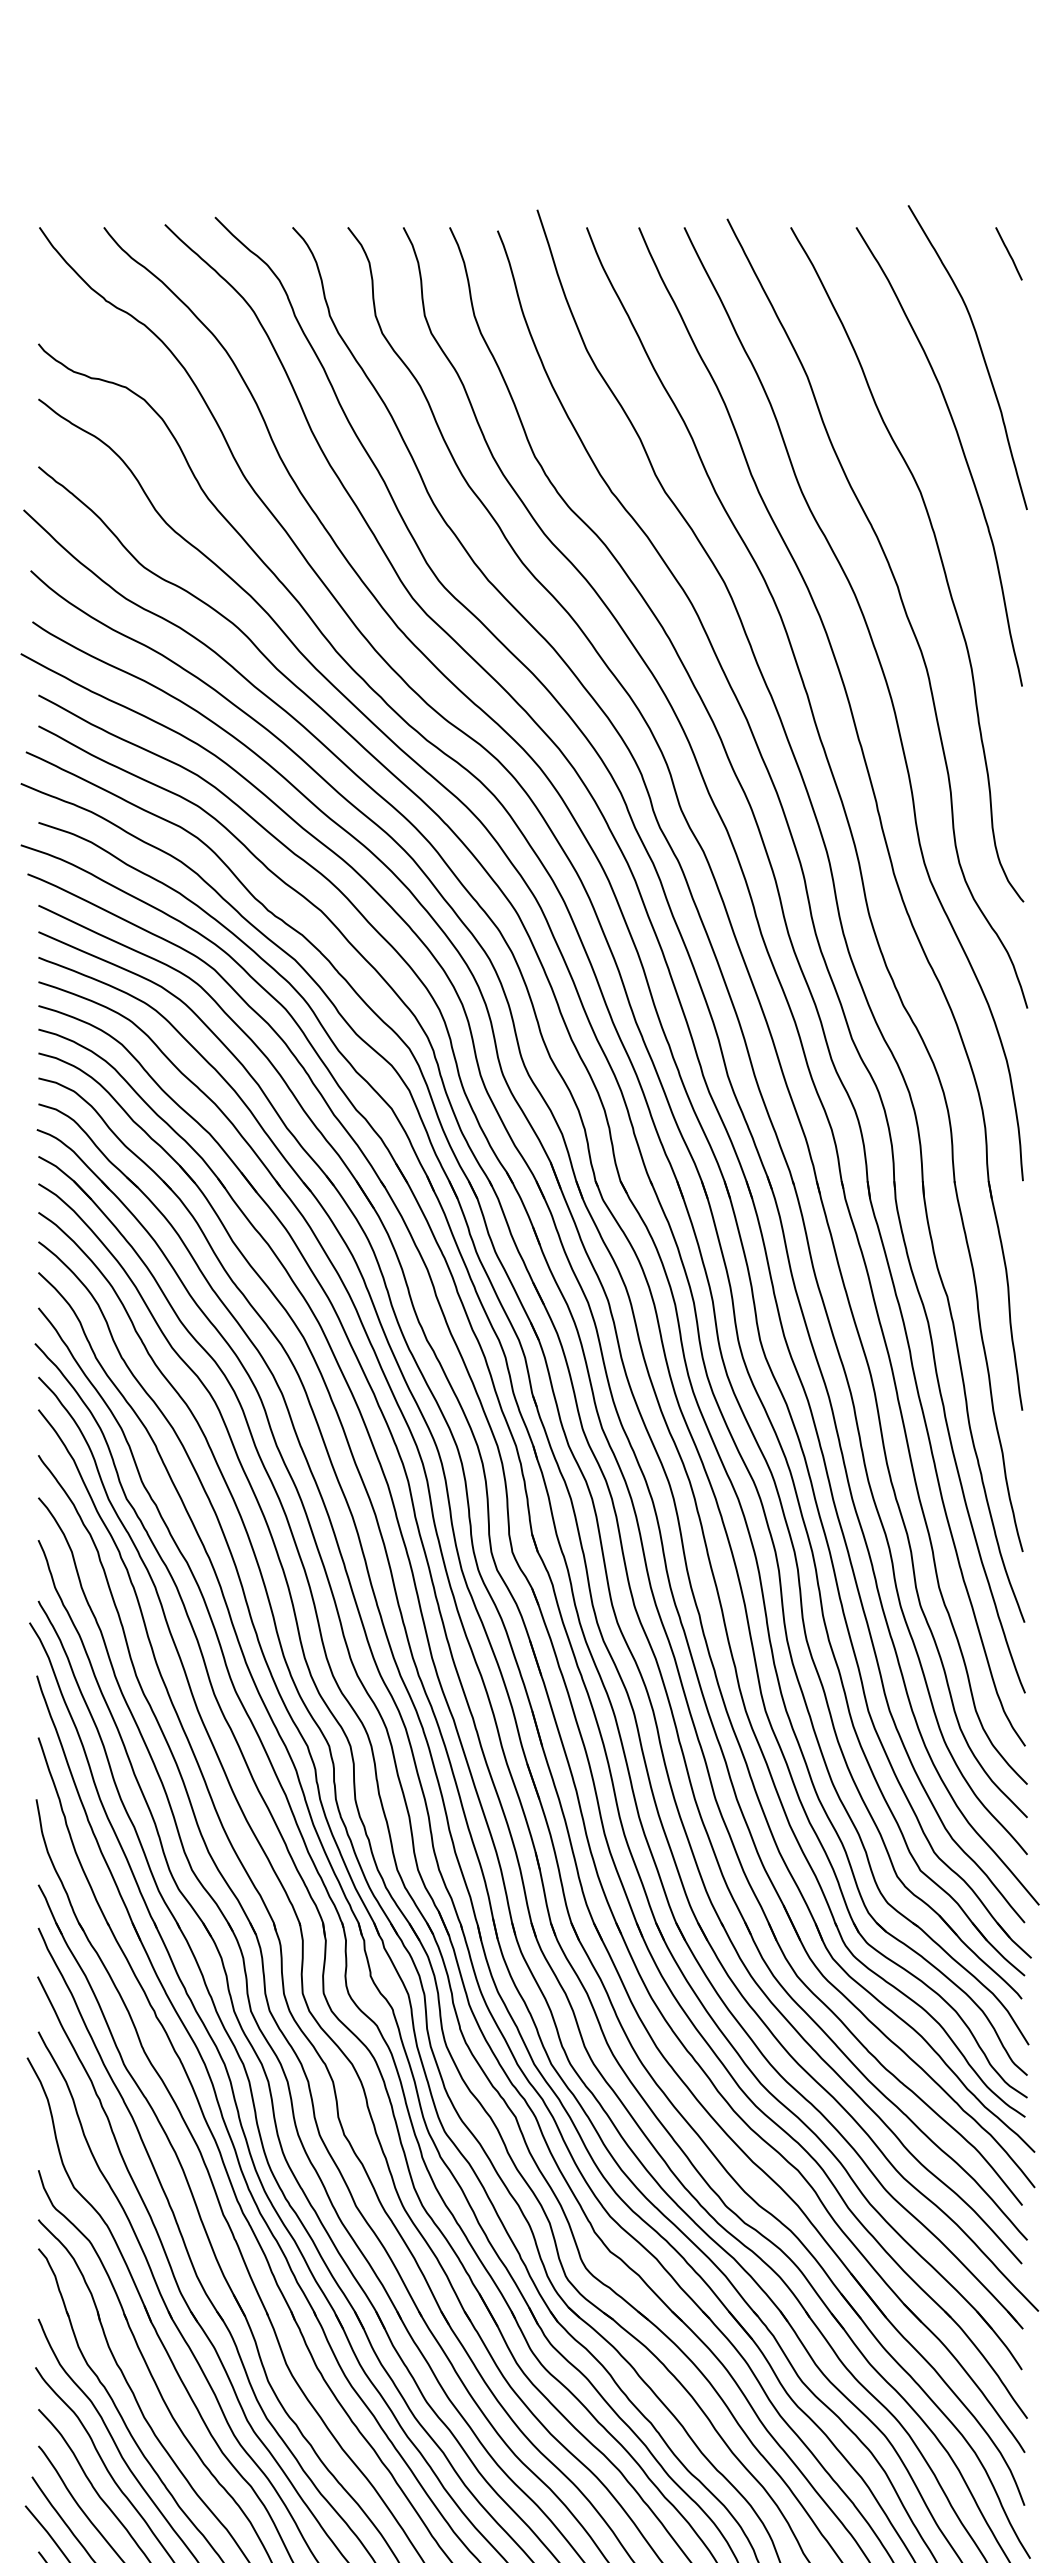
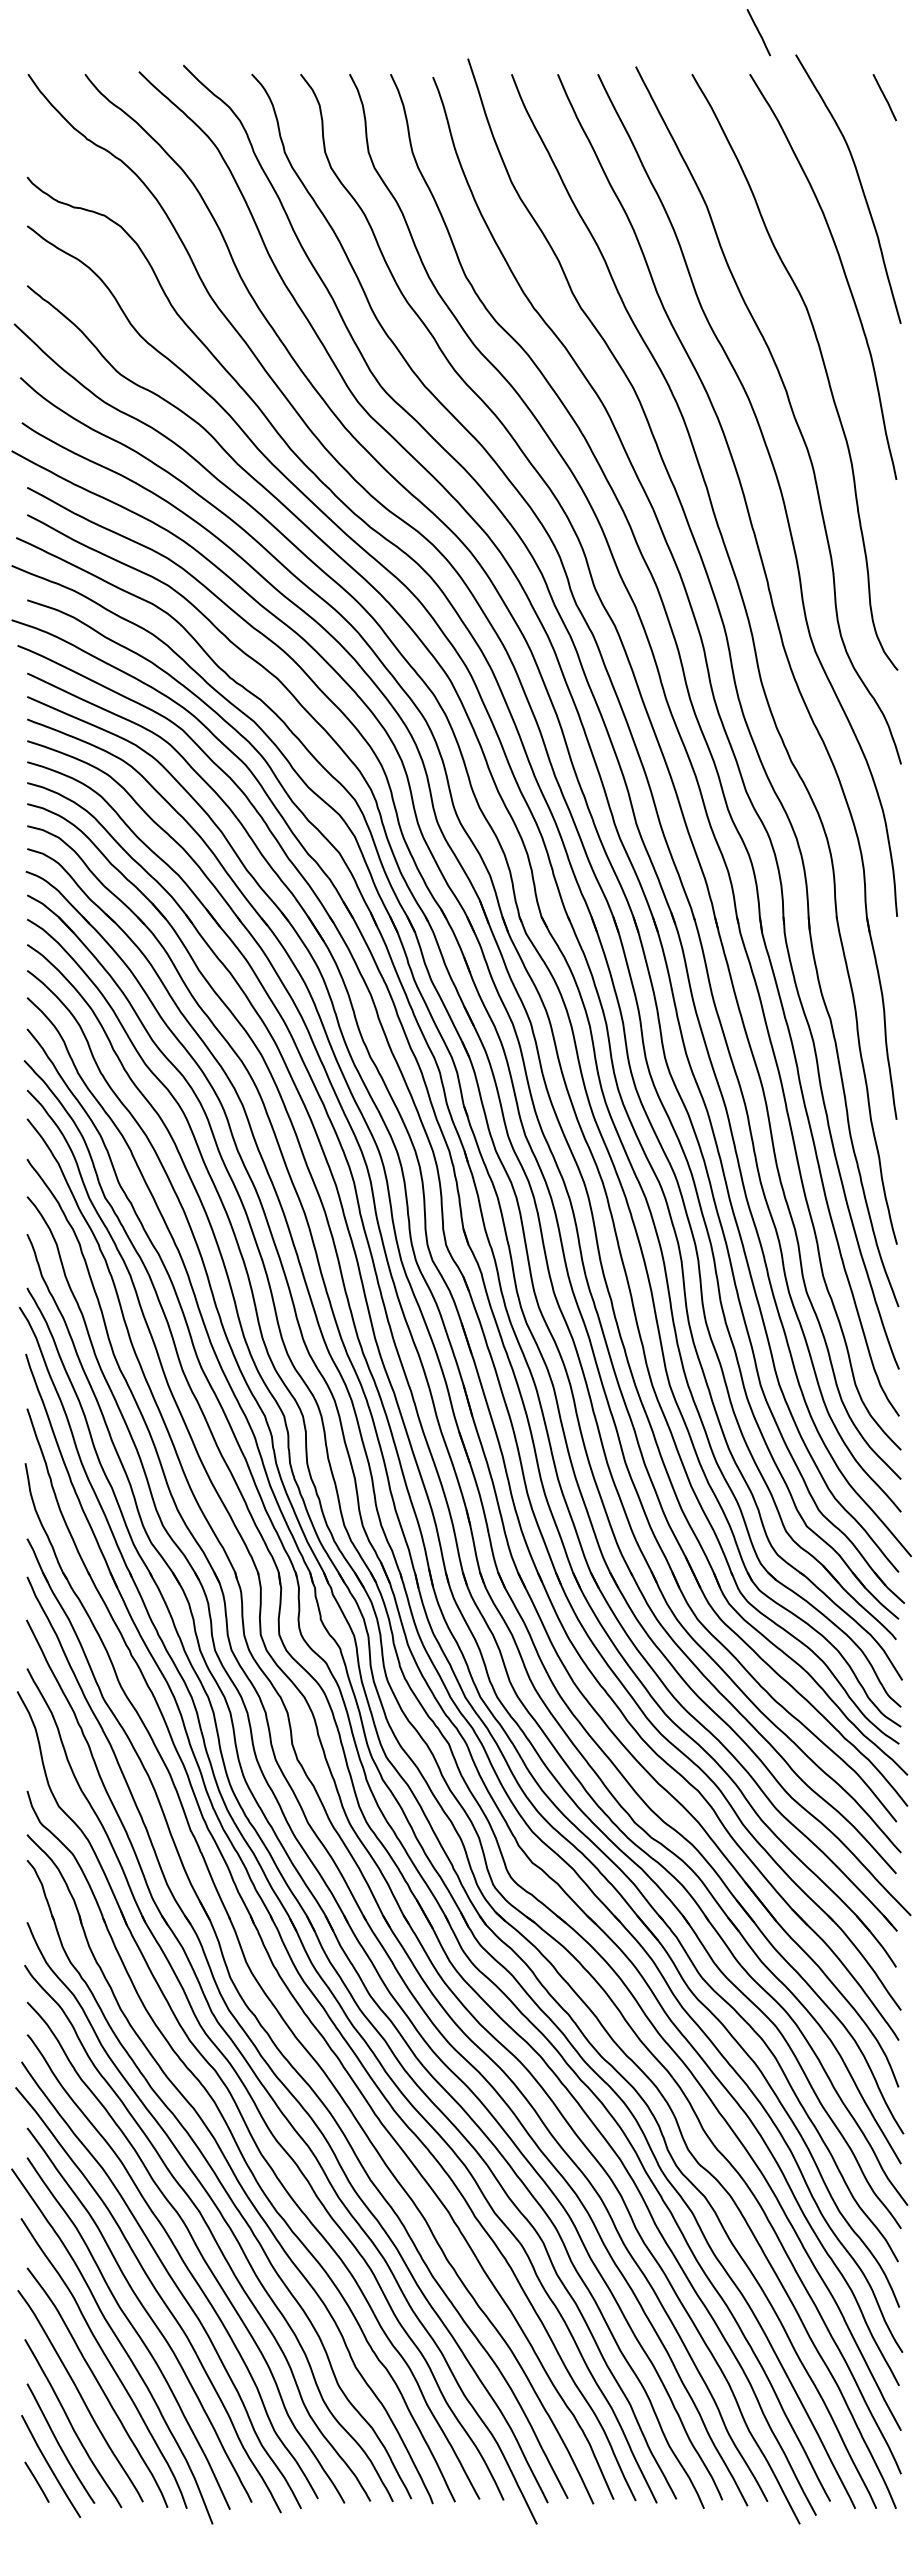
line: (866, 180) -> (758, 32), added

